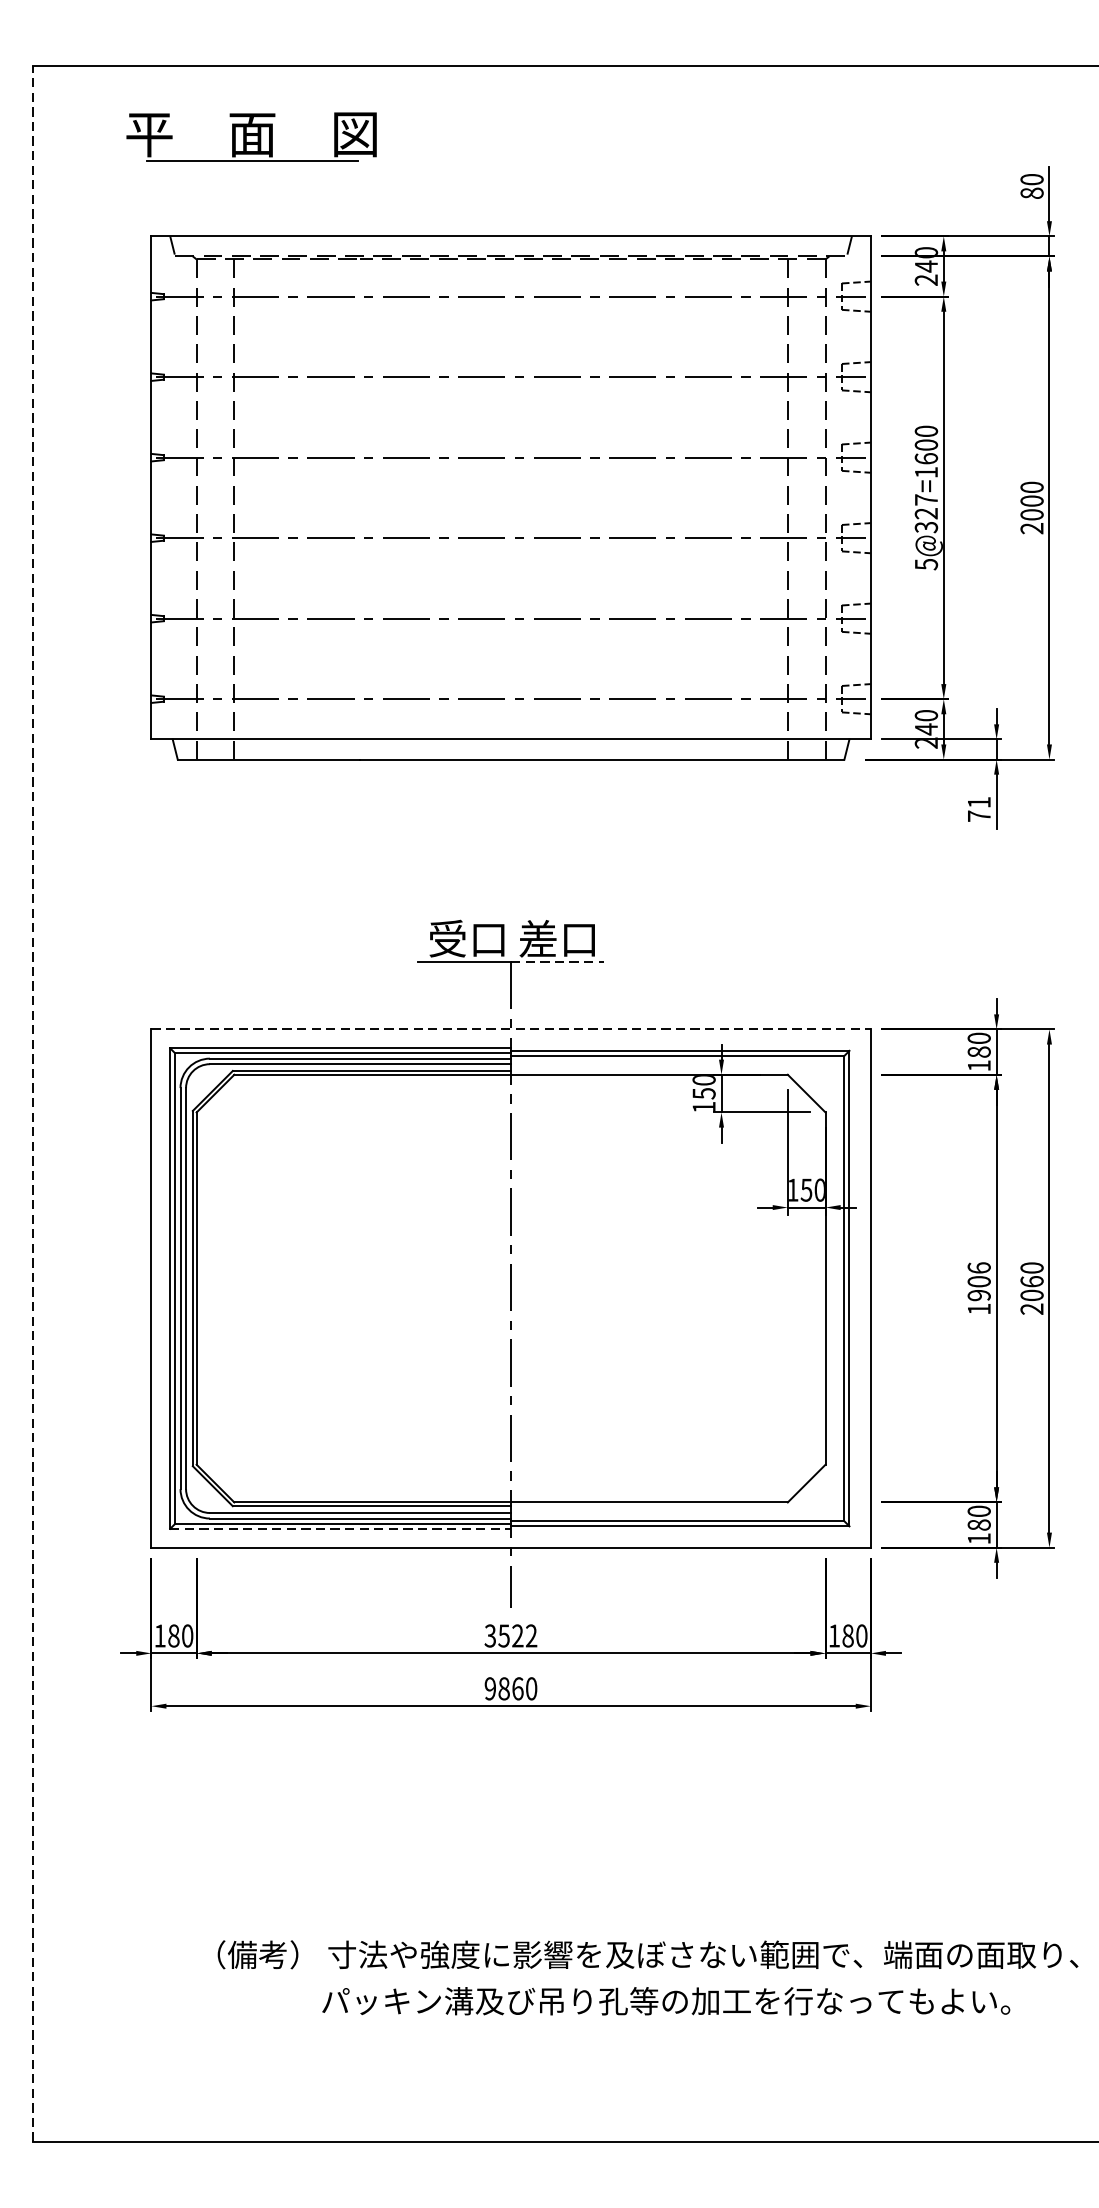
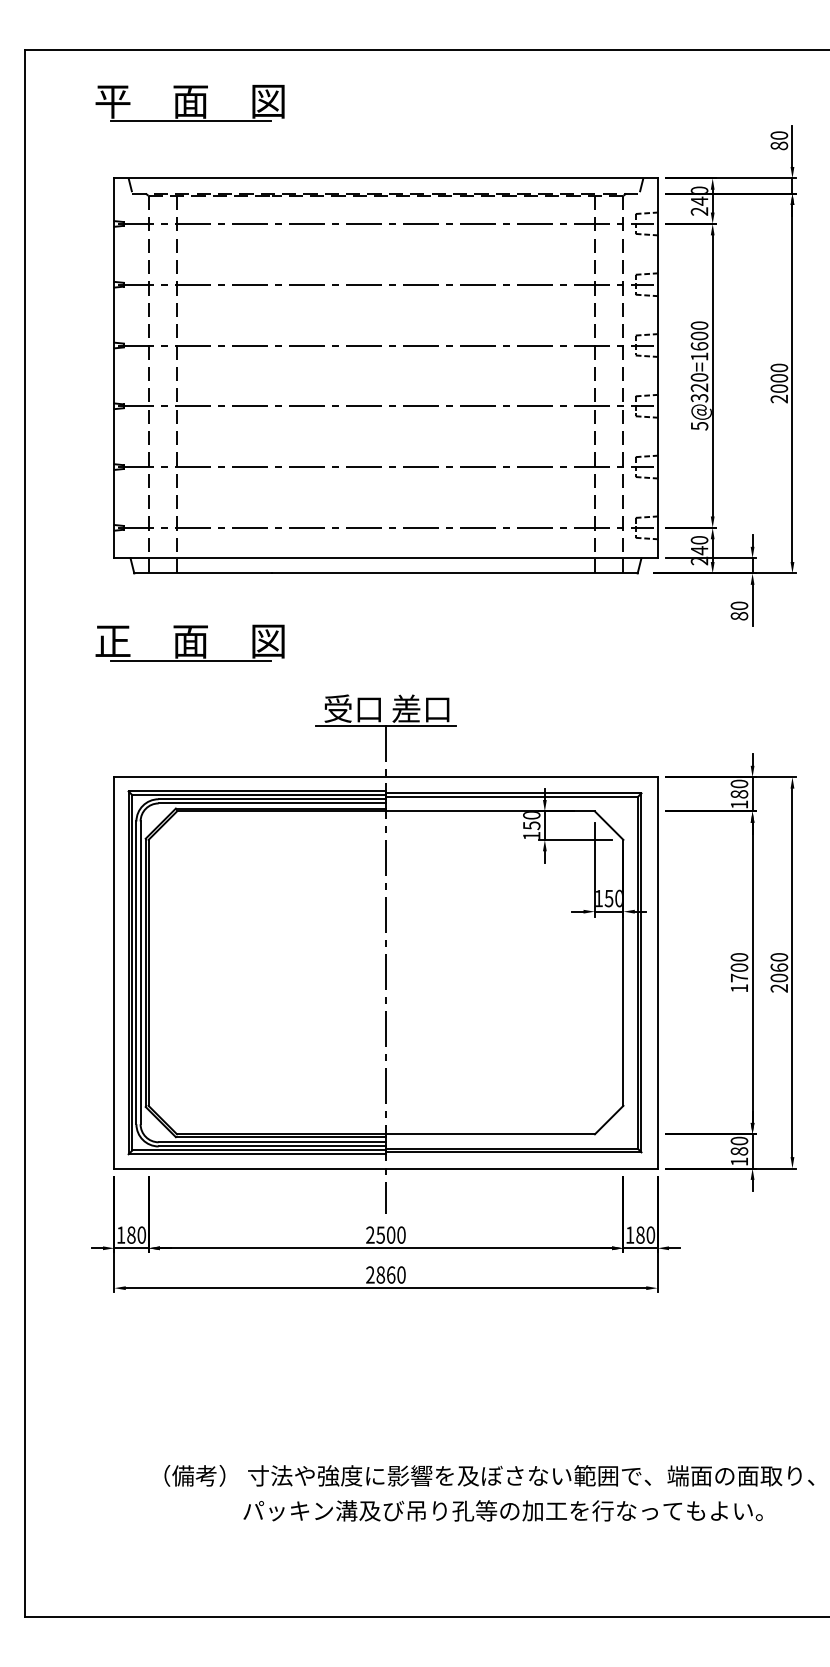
text: (926, 500) -> (699, 377), 5@327=1600 -> 5@320=1600
text: (979, 808) -> (739, 610), 71 -> 80
part: (250, 851) -> (189, 642), added
line: (558, 962) -> (421, 726), dashed -> solid
line: (511, 1029) -> (386, 777), dashed -> solid
line: (33, 1104) -> (25, 833), dashed -> solid
text: (979, 1281) -> (739, 967), 1906 -> 1700
line: (340, 1529) -> (257, 1154), dashed -> solid
text: (510, 1635) -> (385, 1234), 3522 -> 2500
text: (490, 1688) -> (370, 1274), 9860 -> 2860

